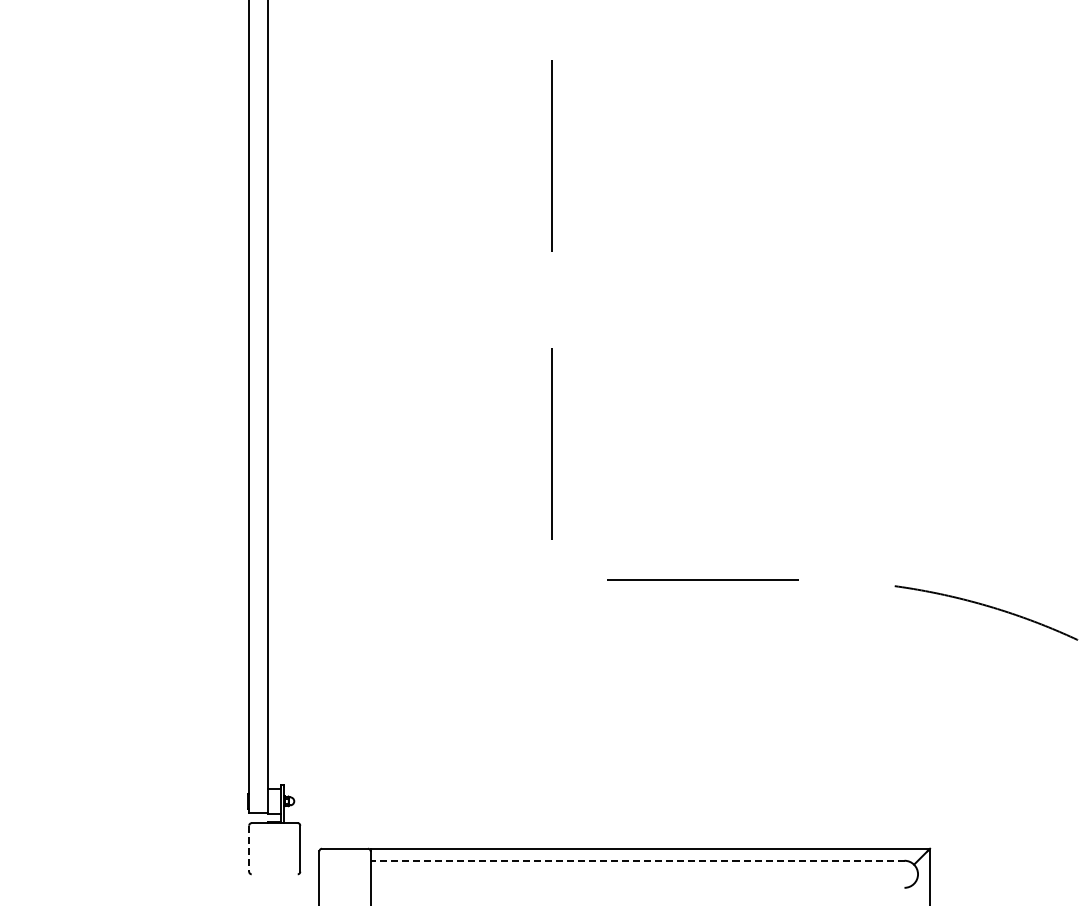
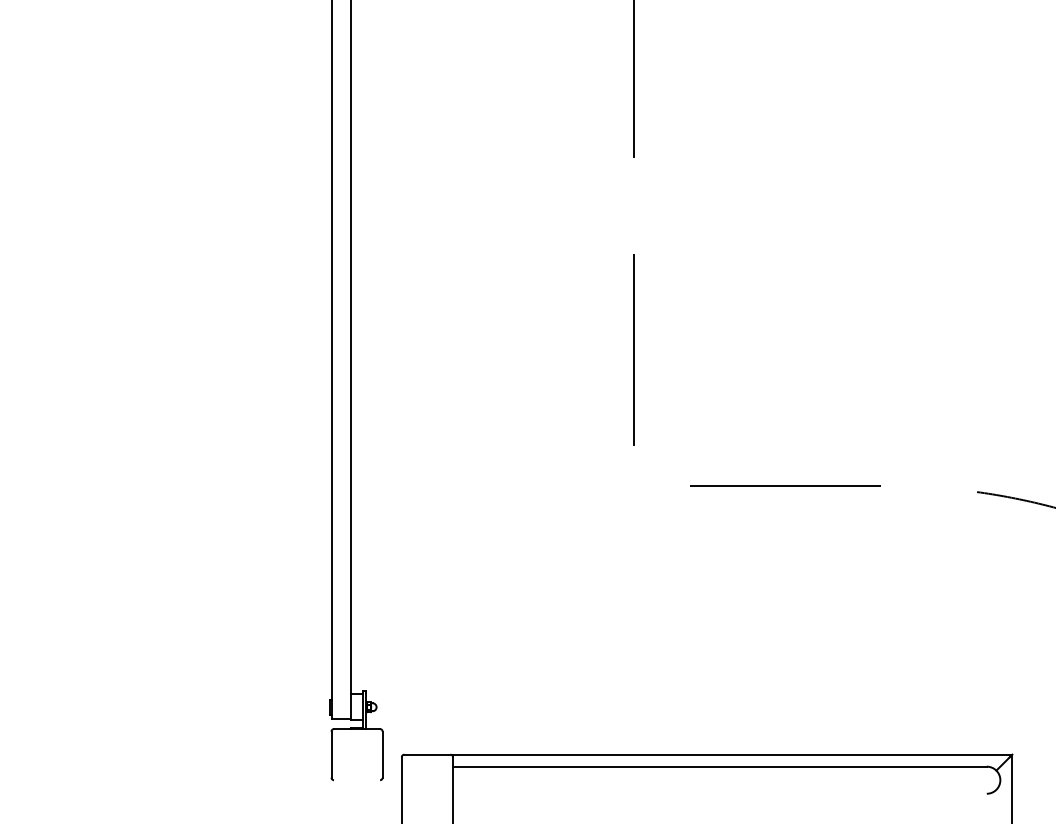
line: (249, 849) -> (331, 755), dashed -> solid
line: (637, 860) -> (719, 766), dashed -> solid

